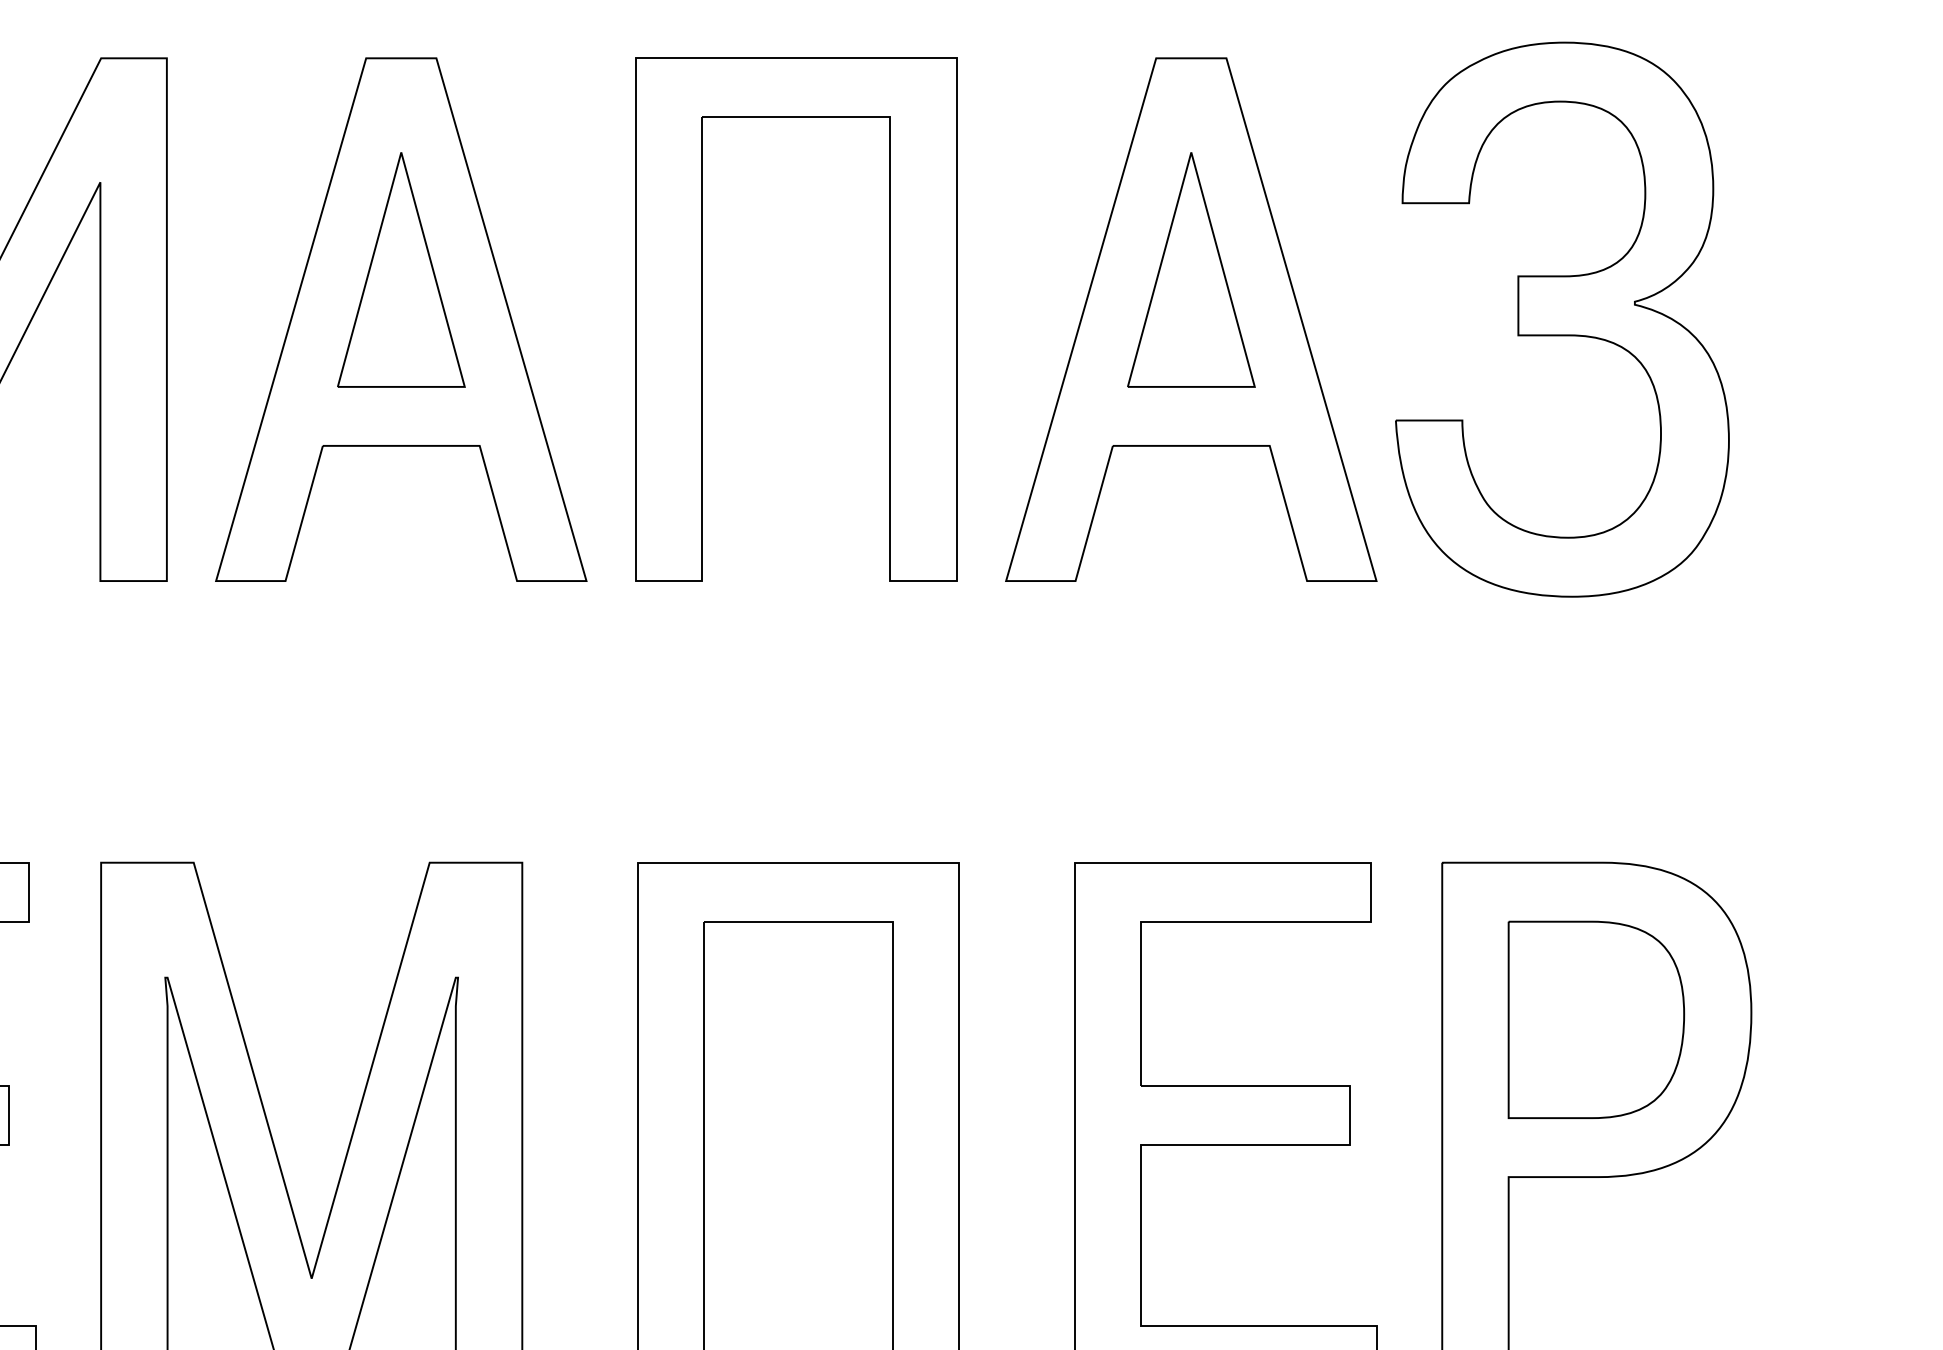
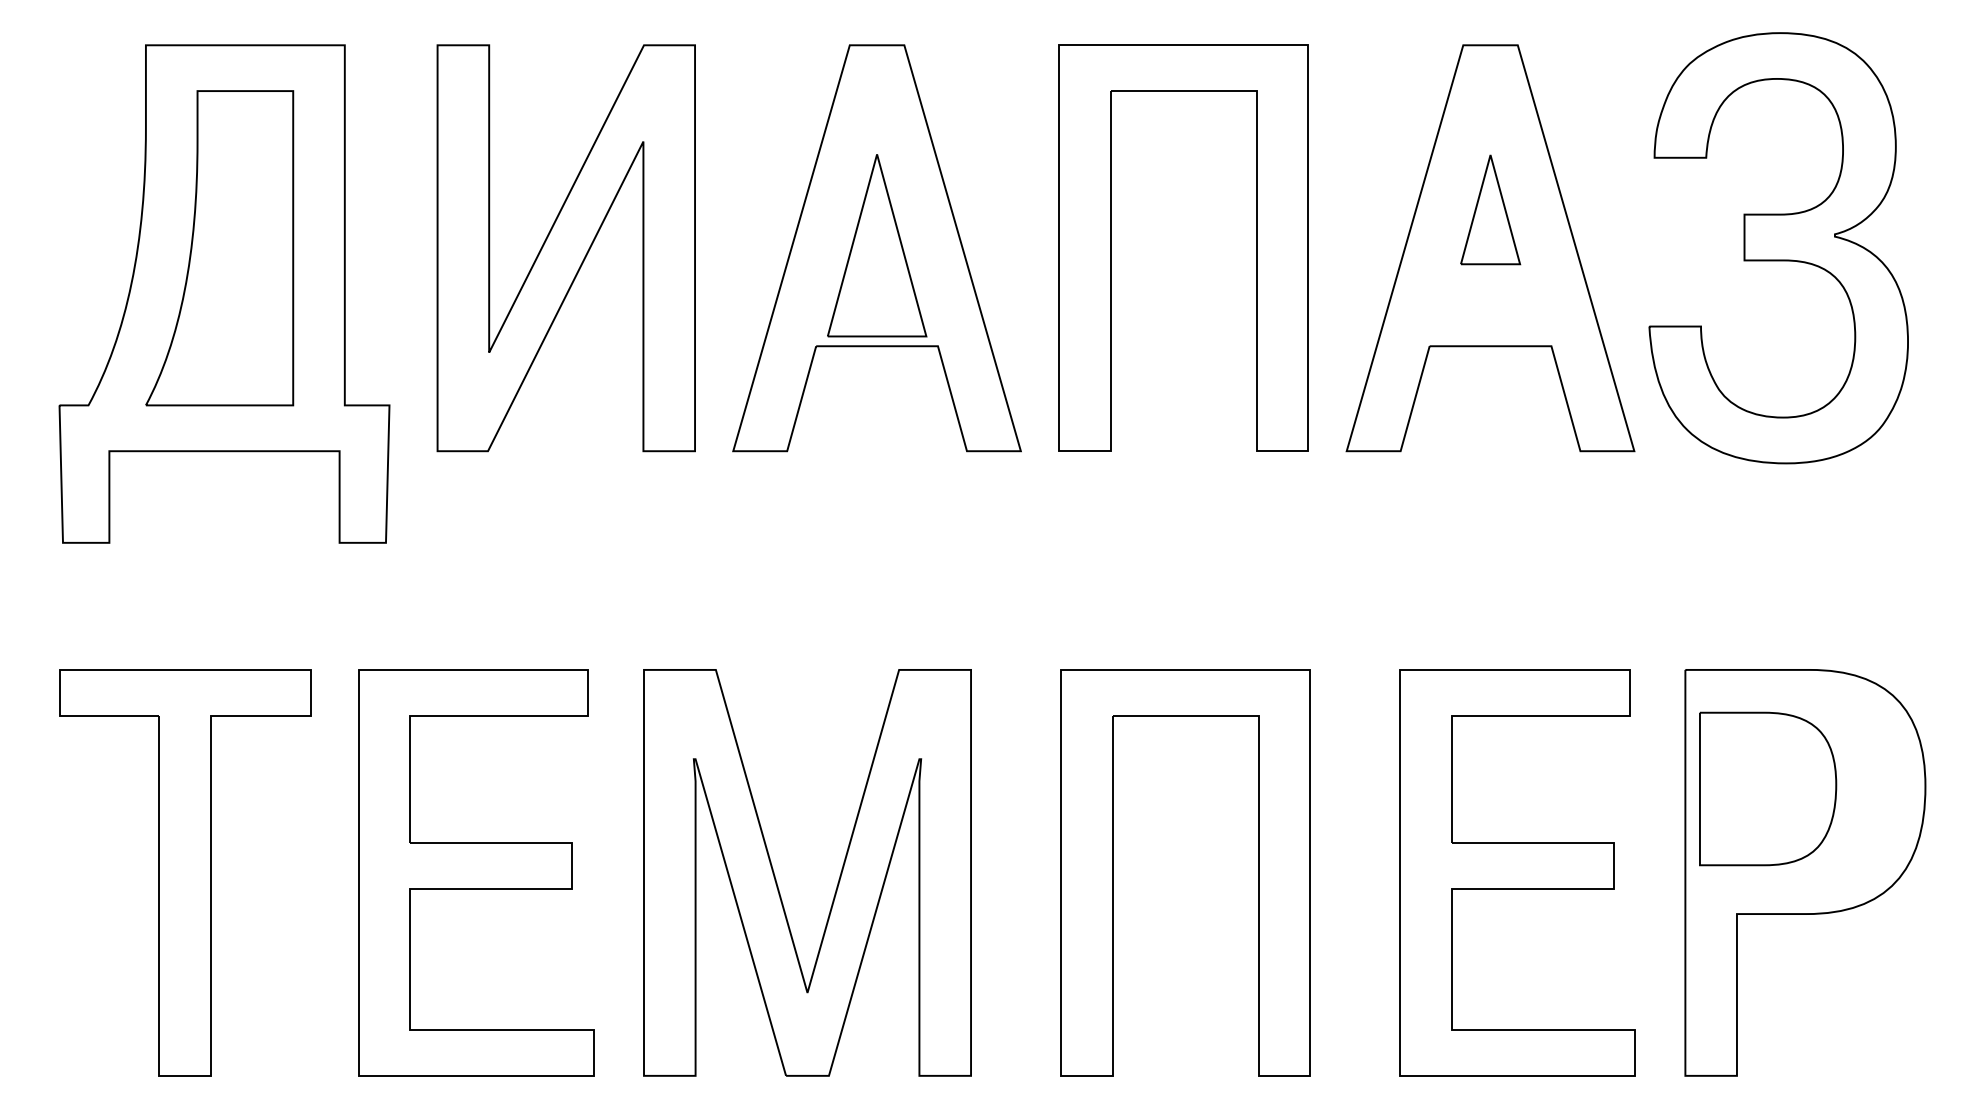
part: (401, 269) -> (877, 245), moved
part: (1191, 269) -> (1490, 209), size x0.6
part: (1596, 1019) -> (1768, 788), moved

